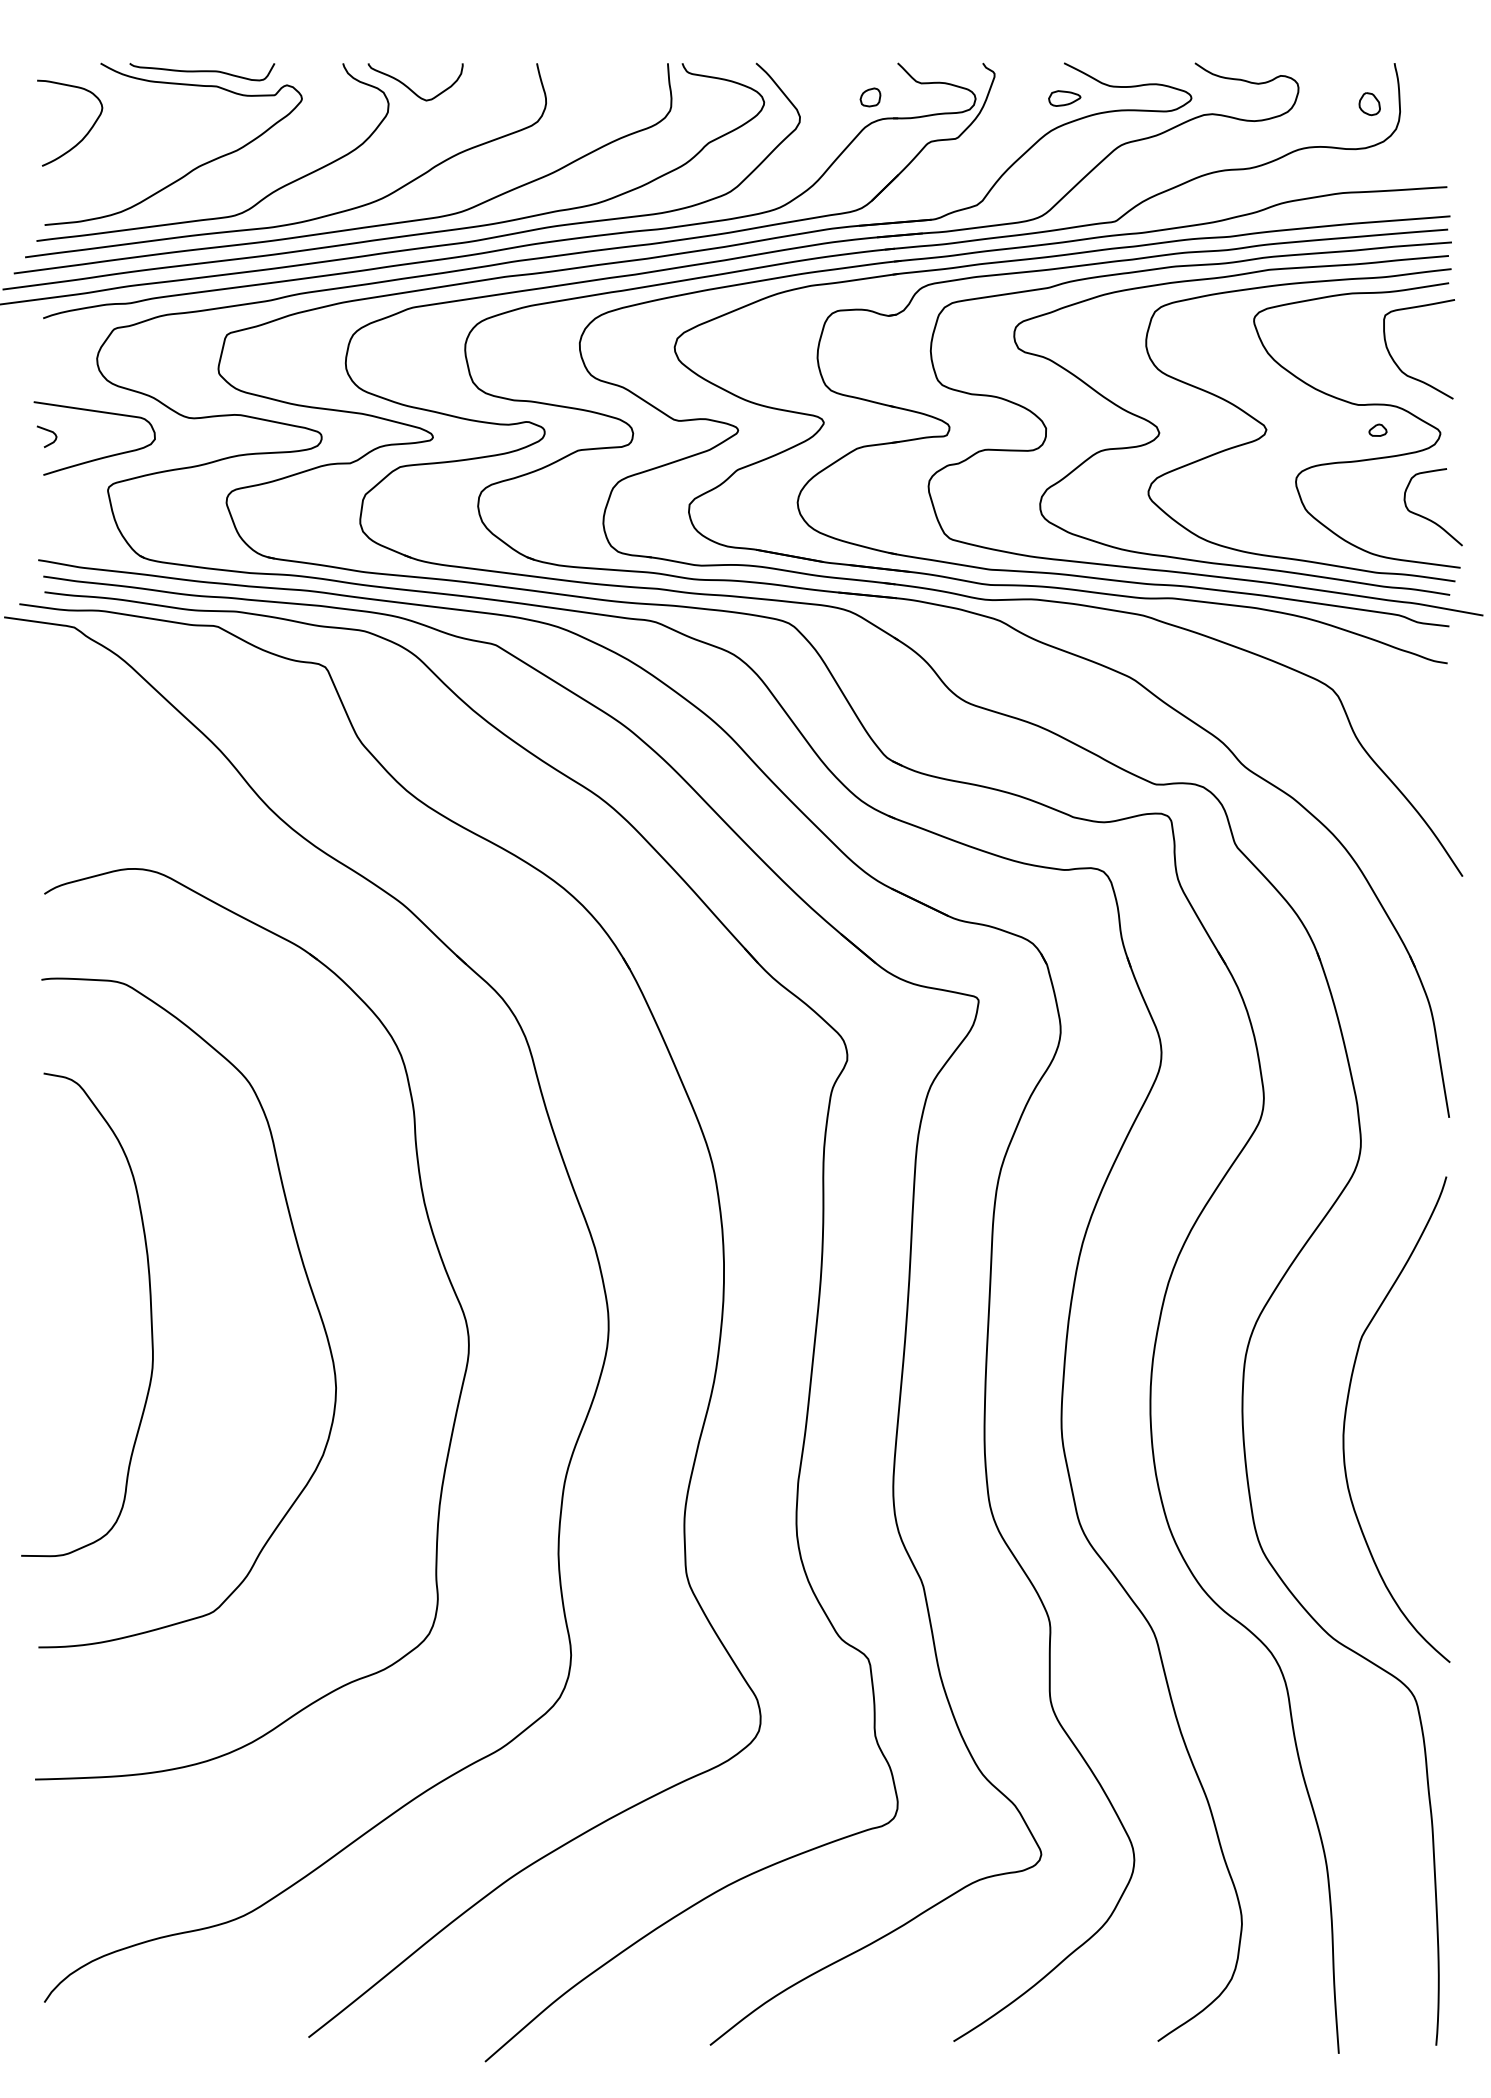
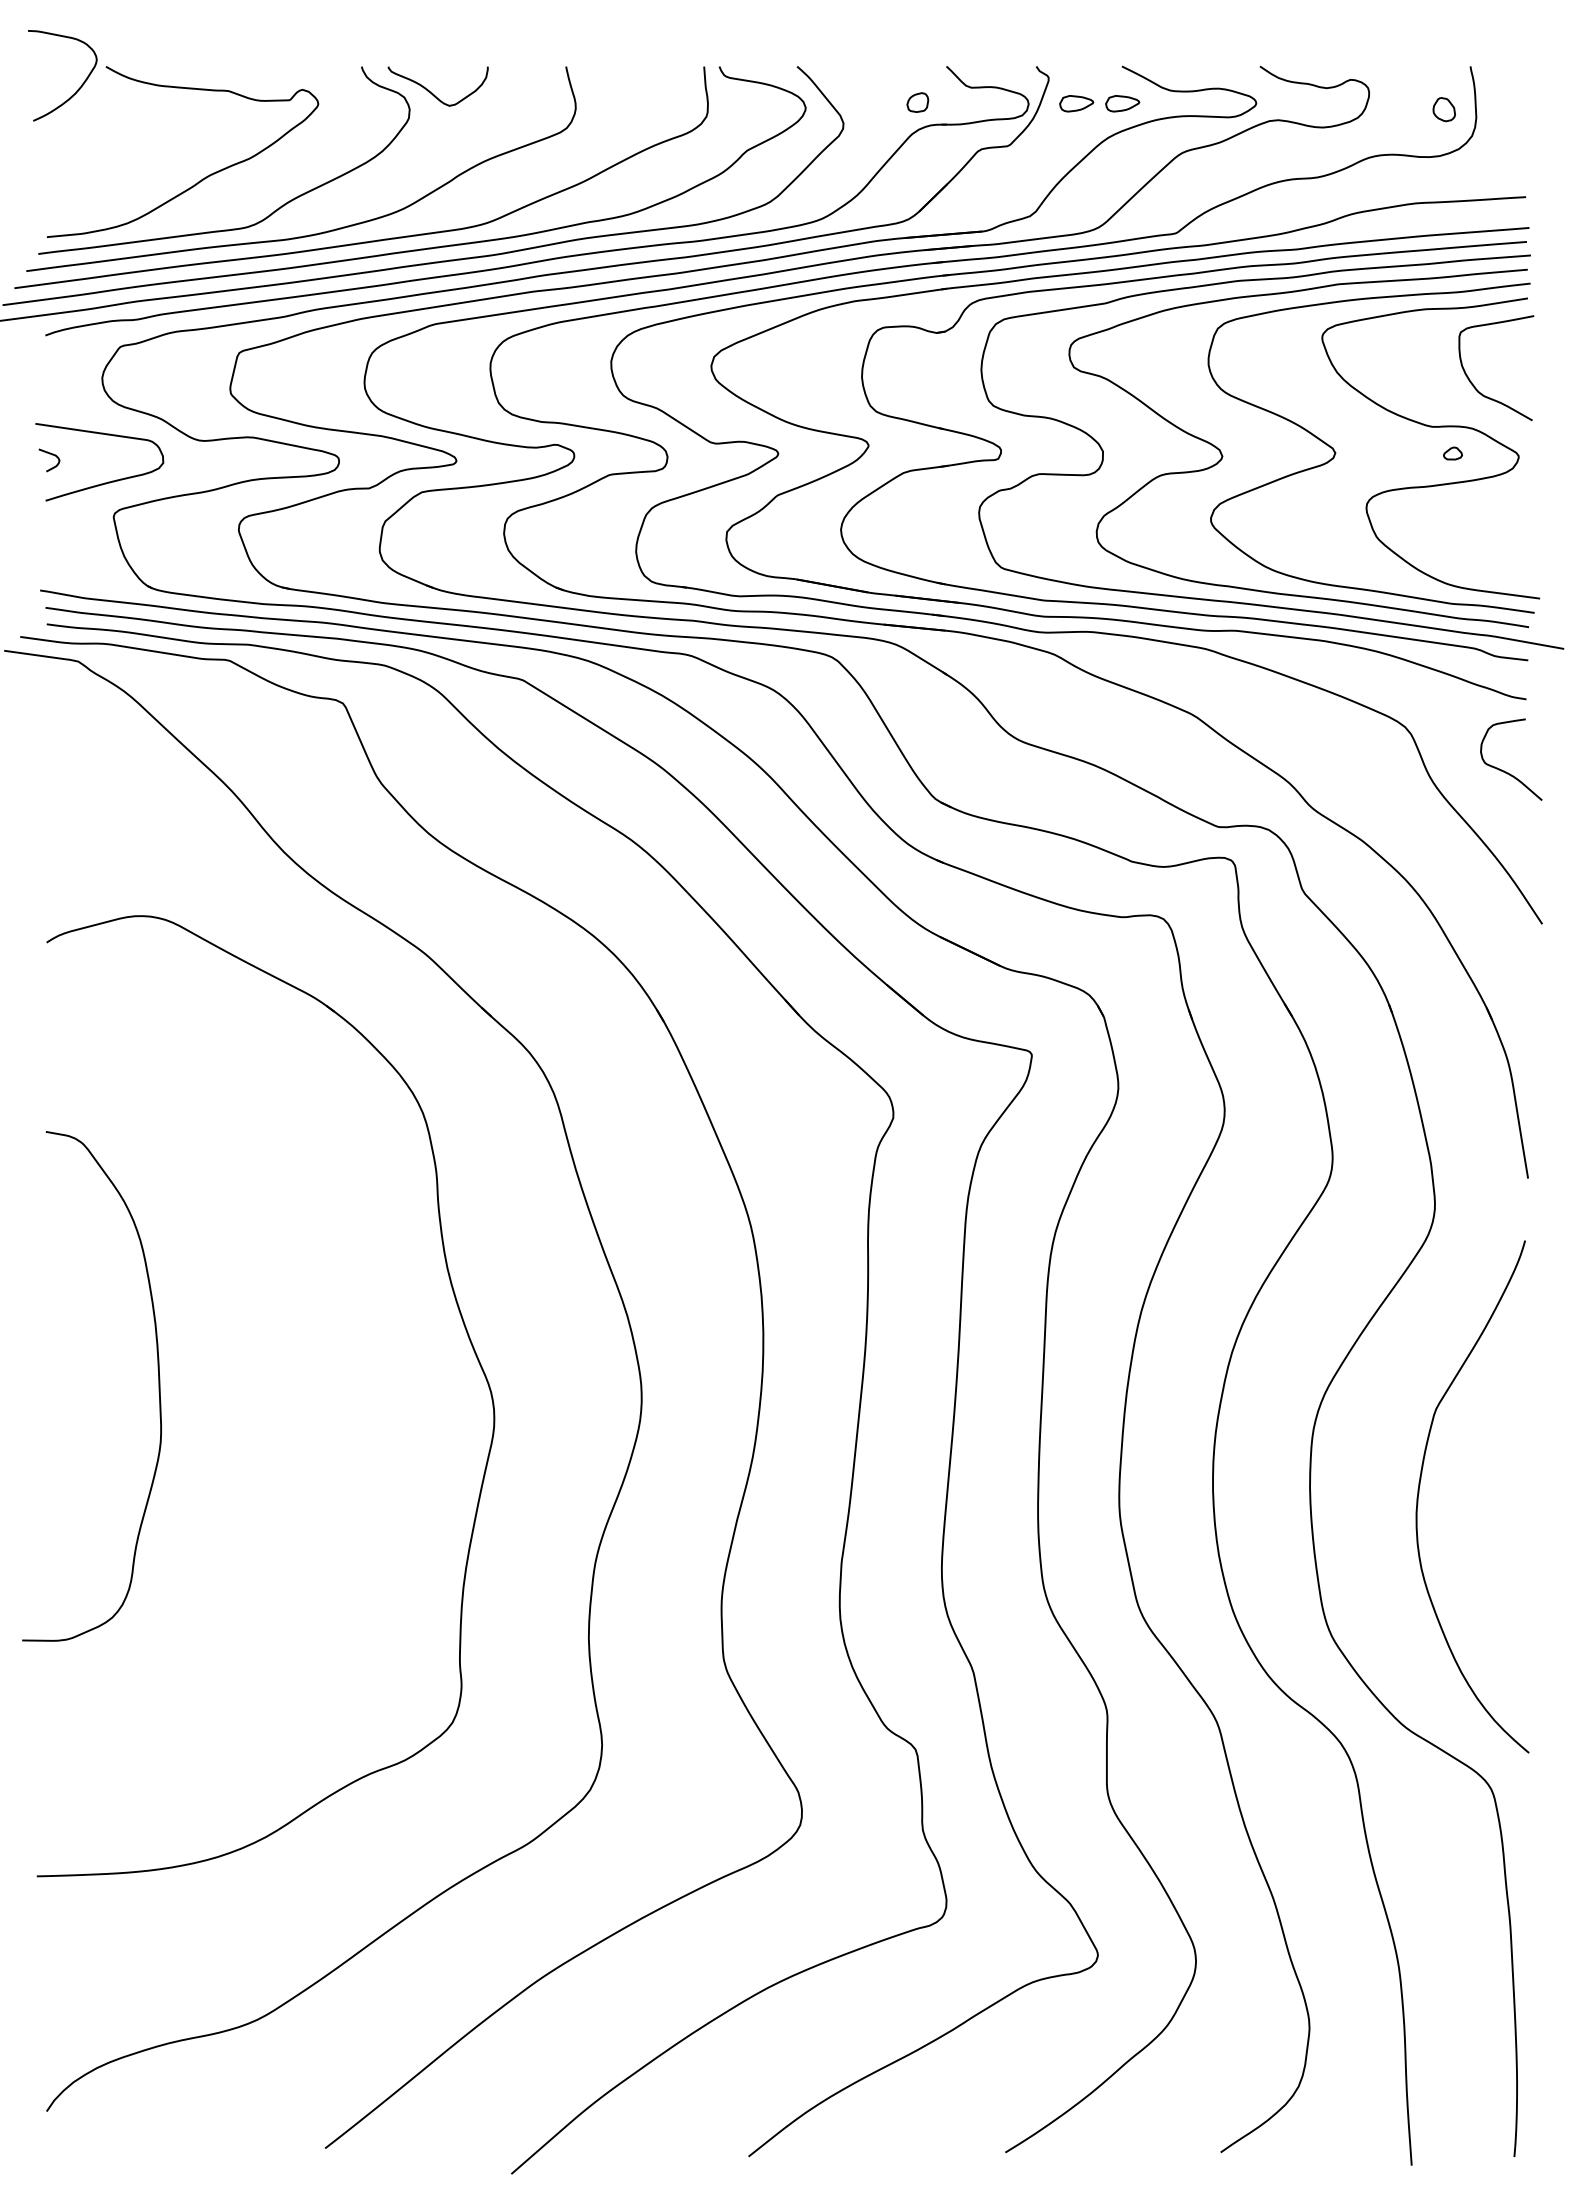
curve: (202, 71) -> (213, 75), removed
part: (1020, 98) -> (1076, 103), added
curve: (84, 136) -> (77, 89), moved
curve: (1428, 518) -> (1506, 771), moved
curve: (305, 1273) -> (321, 1342), removed

